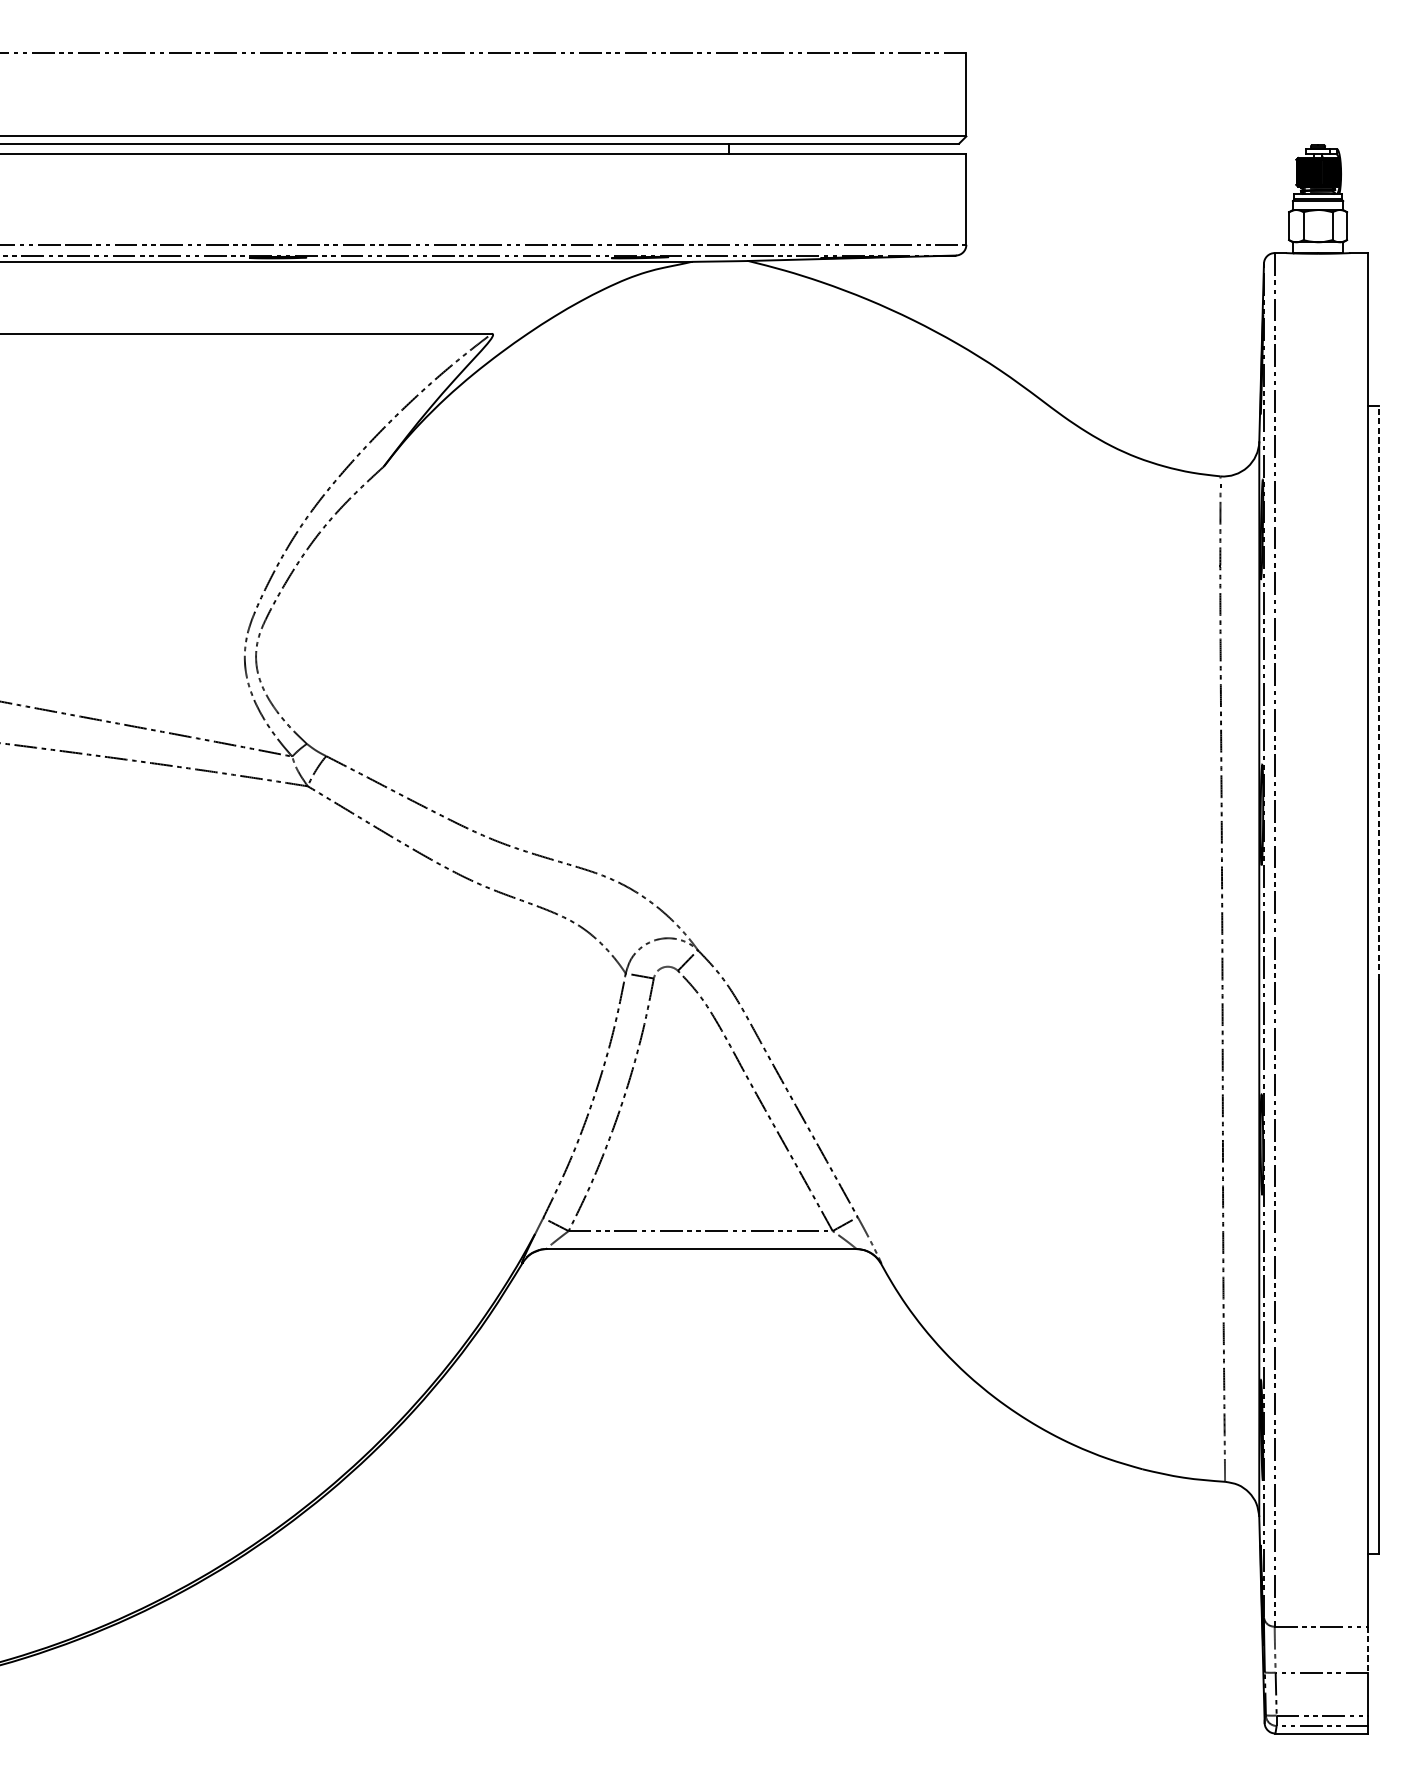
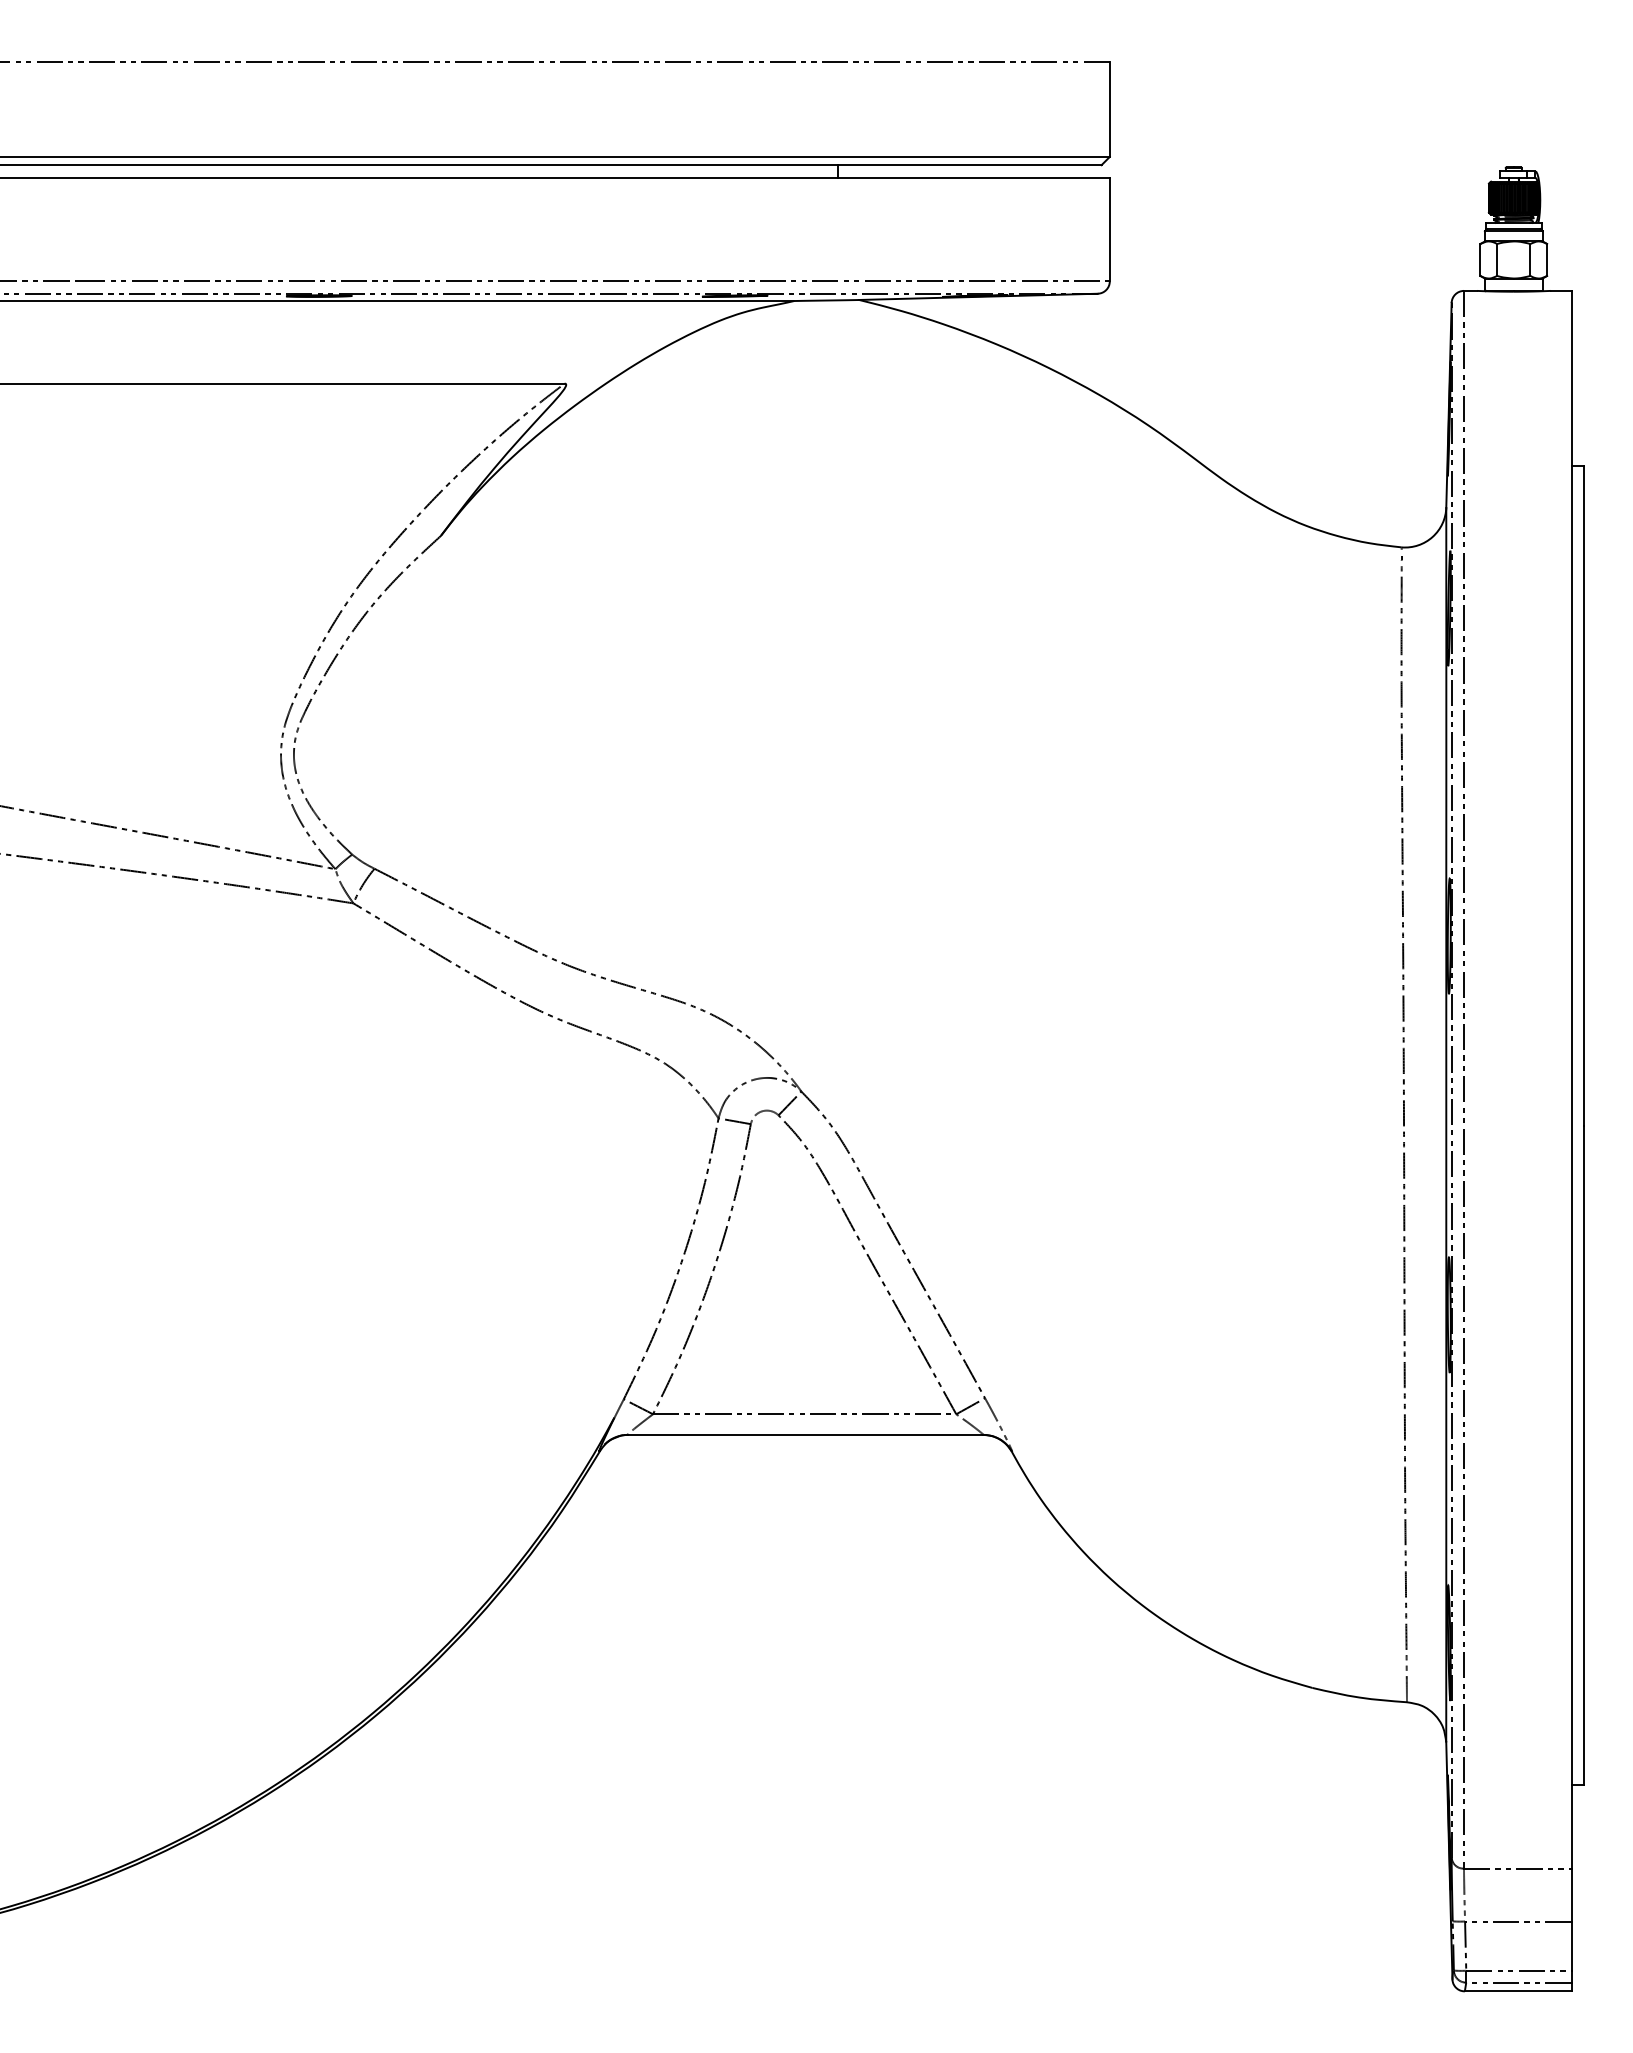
line: (1378, 692) -> (1583, 795), dashed -> solid
line: (1368, 1650) -> (1571, 1895), dashed -> solid

